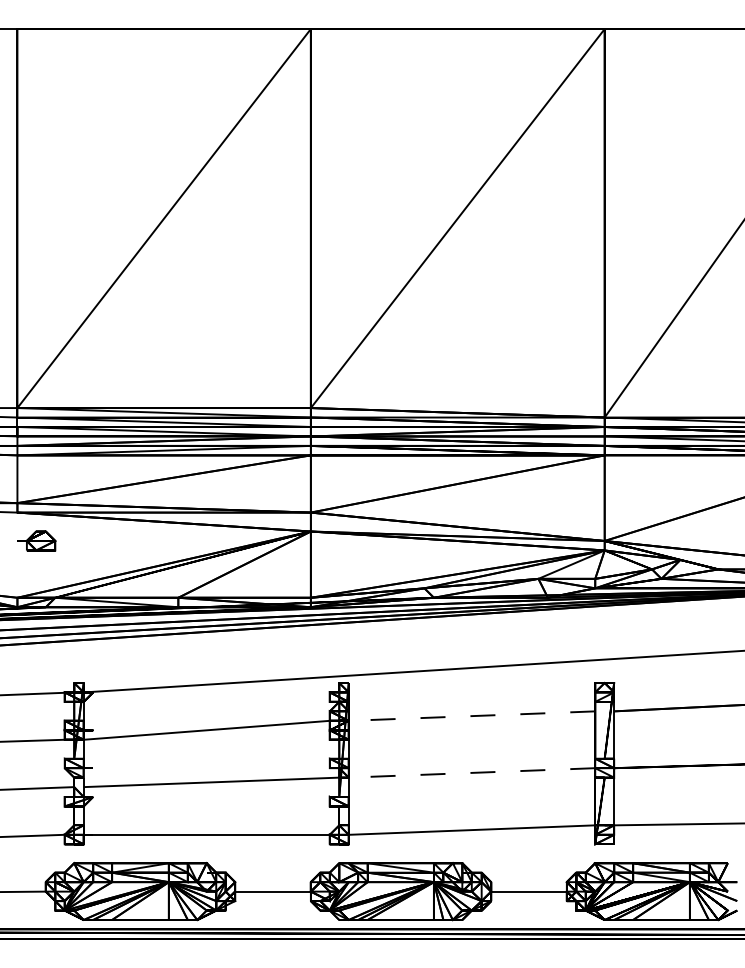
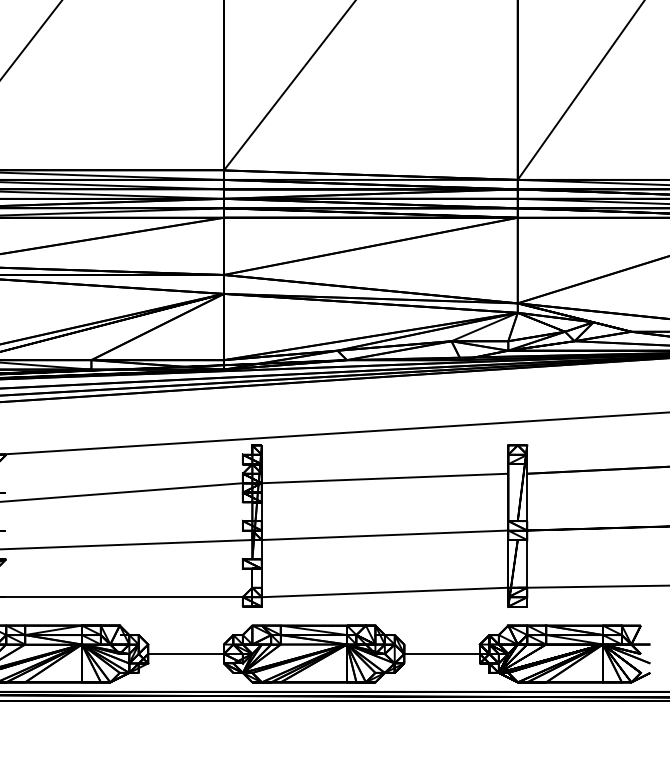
line: (471, 716) -> (384, 478), dashed -> solid
line: (471, 772) -> (384, 534), dashed -> solid

